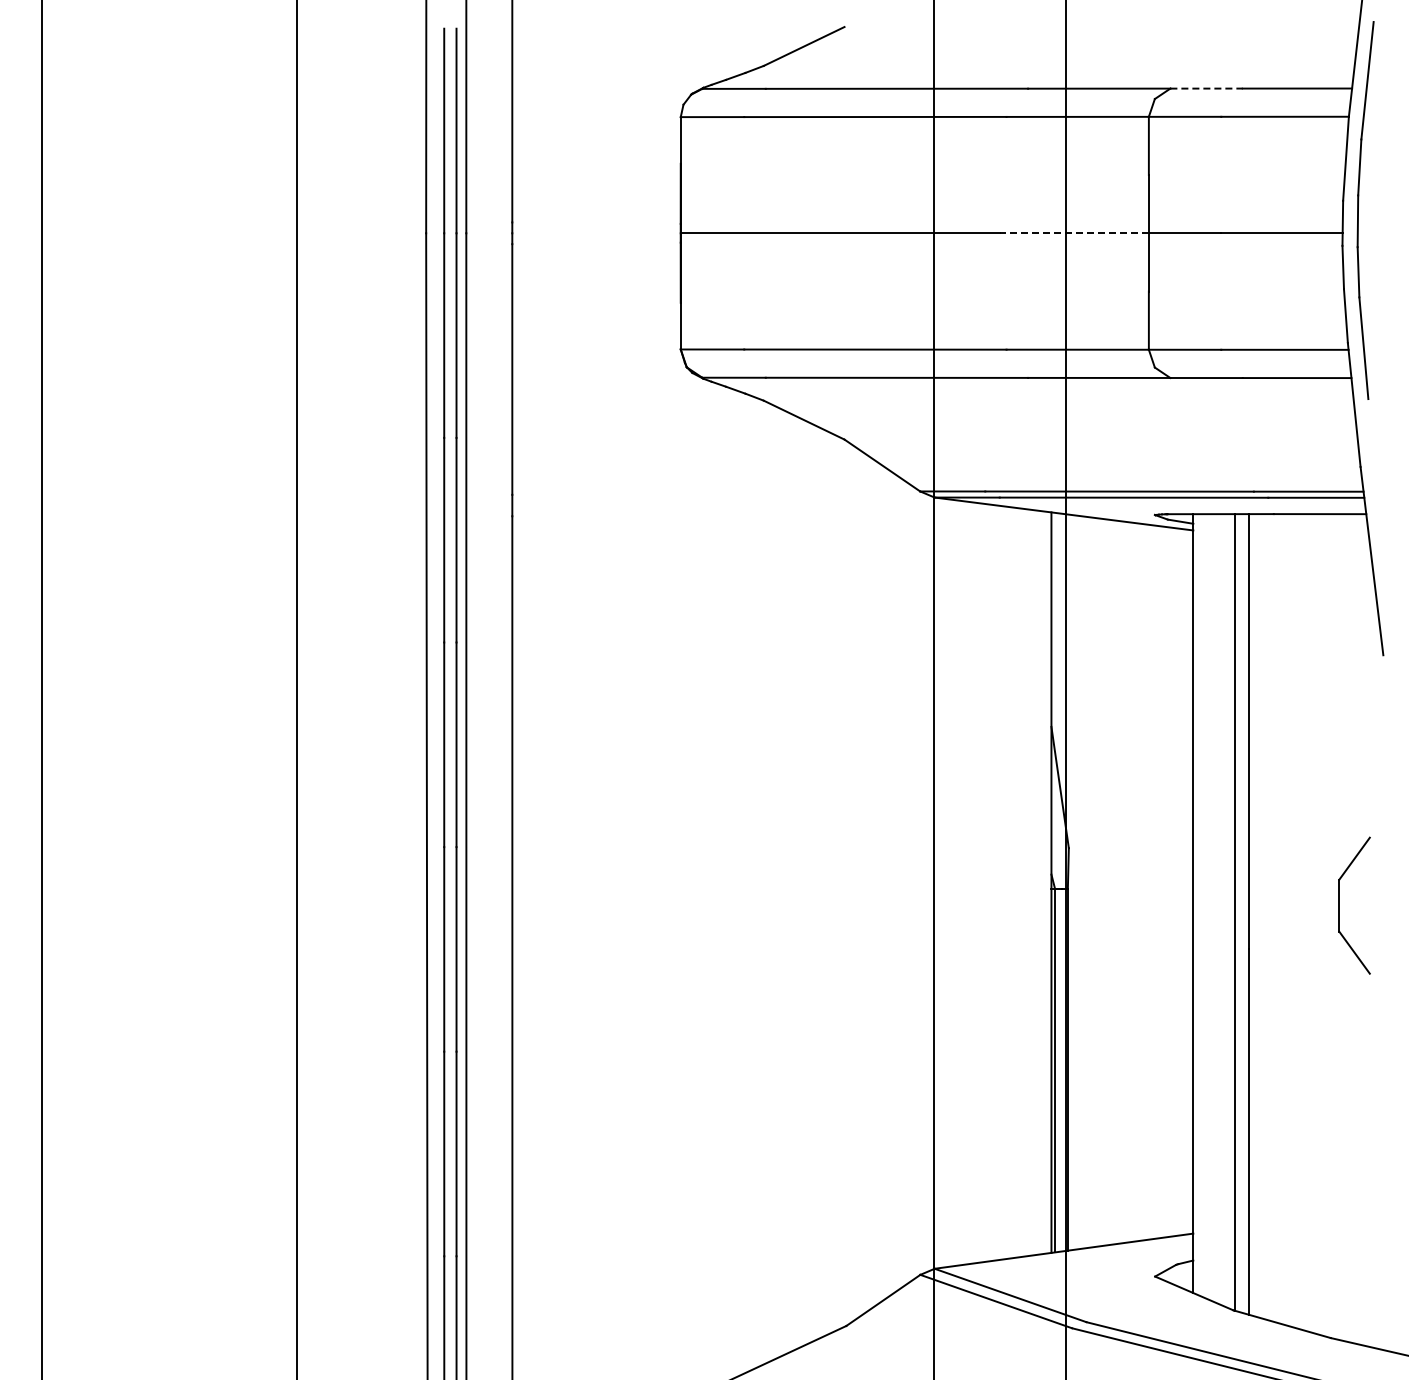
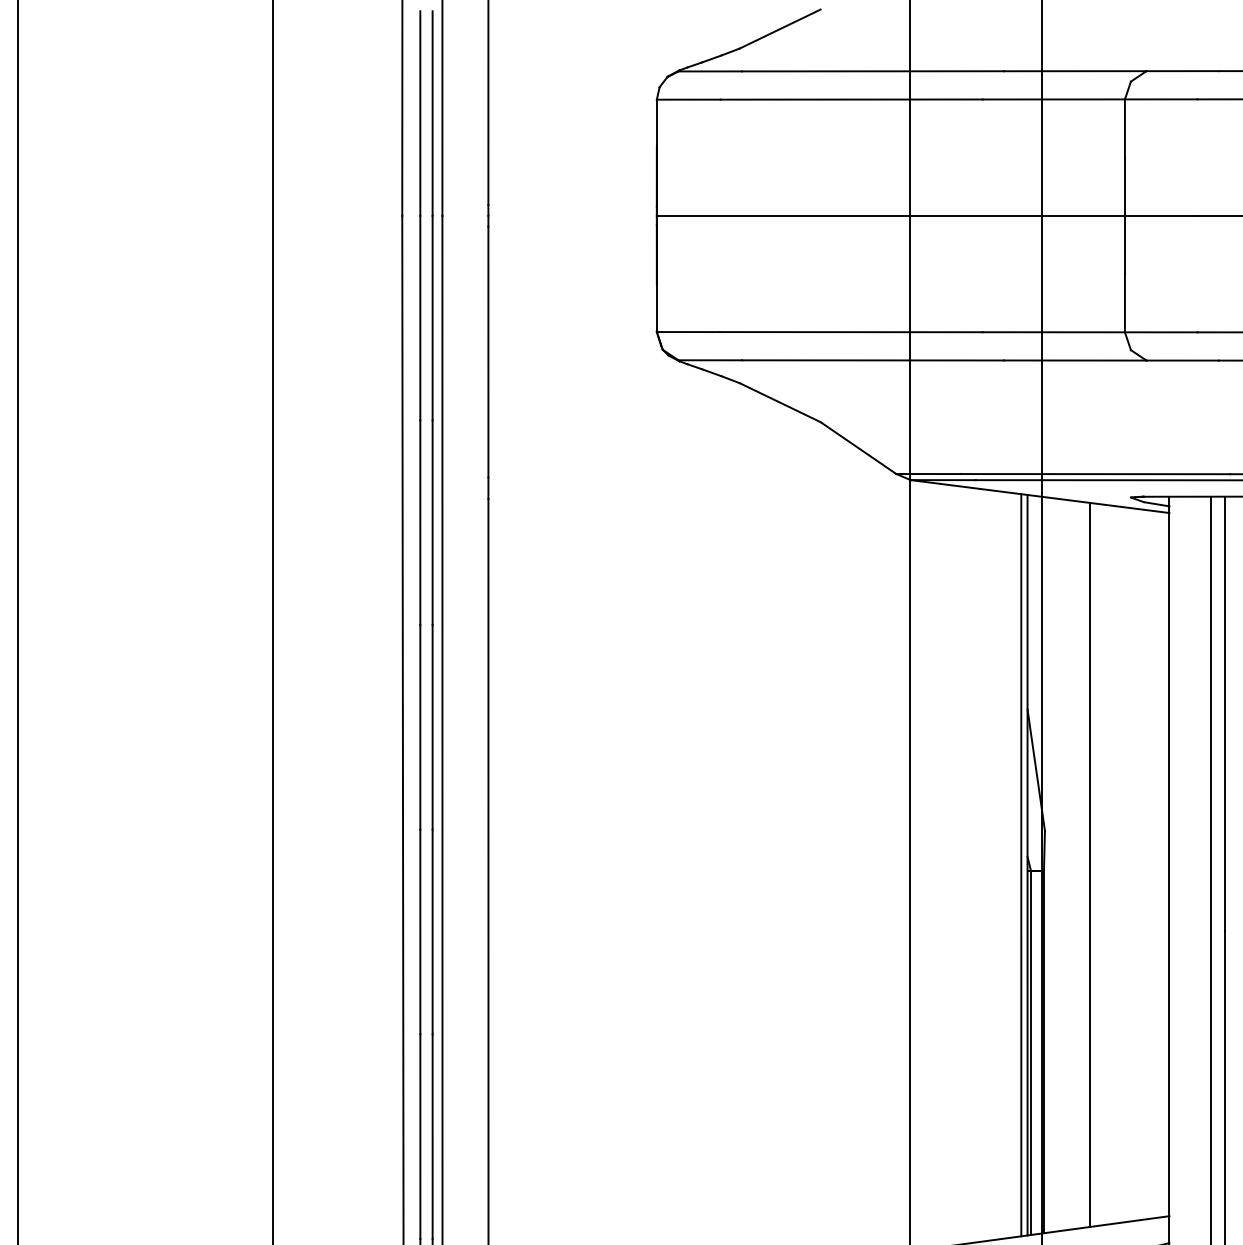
line: (1207, 88) -> (1183, 71), dashed -> solid
line: (1074, 233) -> (1050, 216), dashed -> solid
line: (1045, 882) -> (1021, 865), added
line: (1113, 882) -> (1089, 865), added

